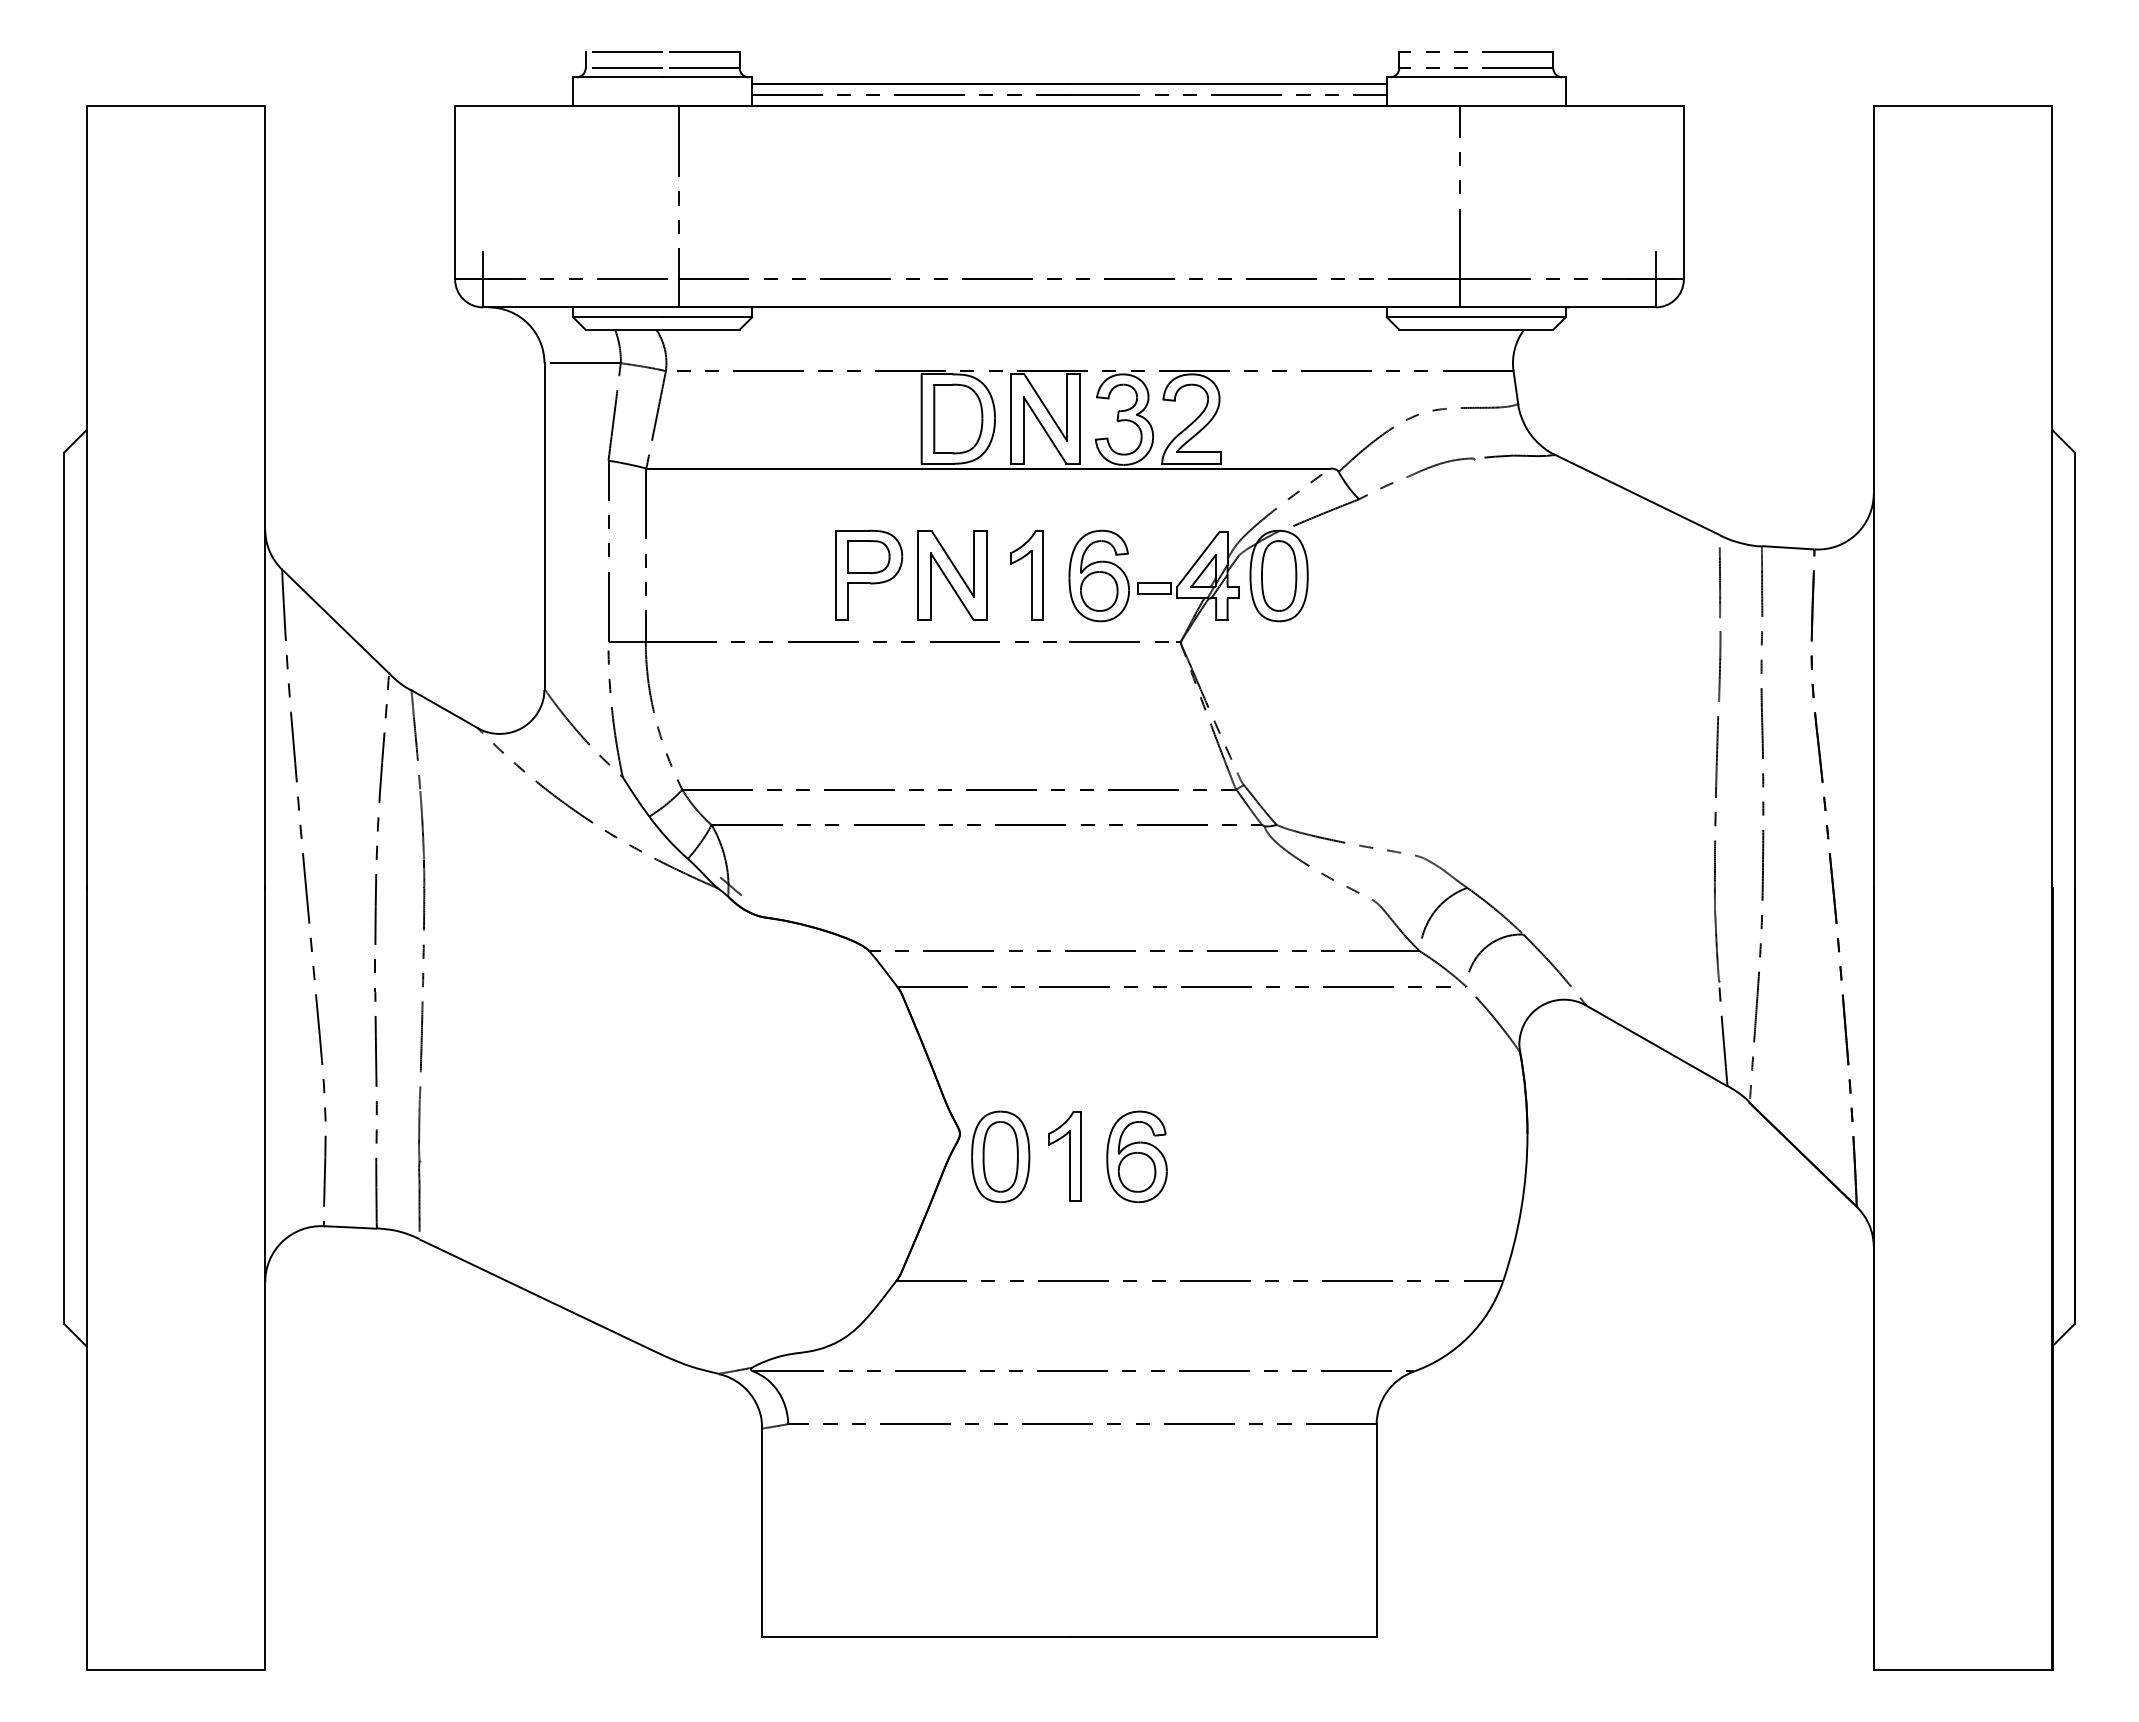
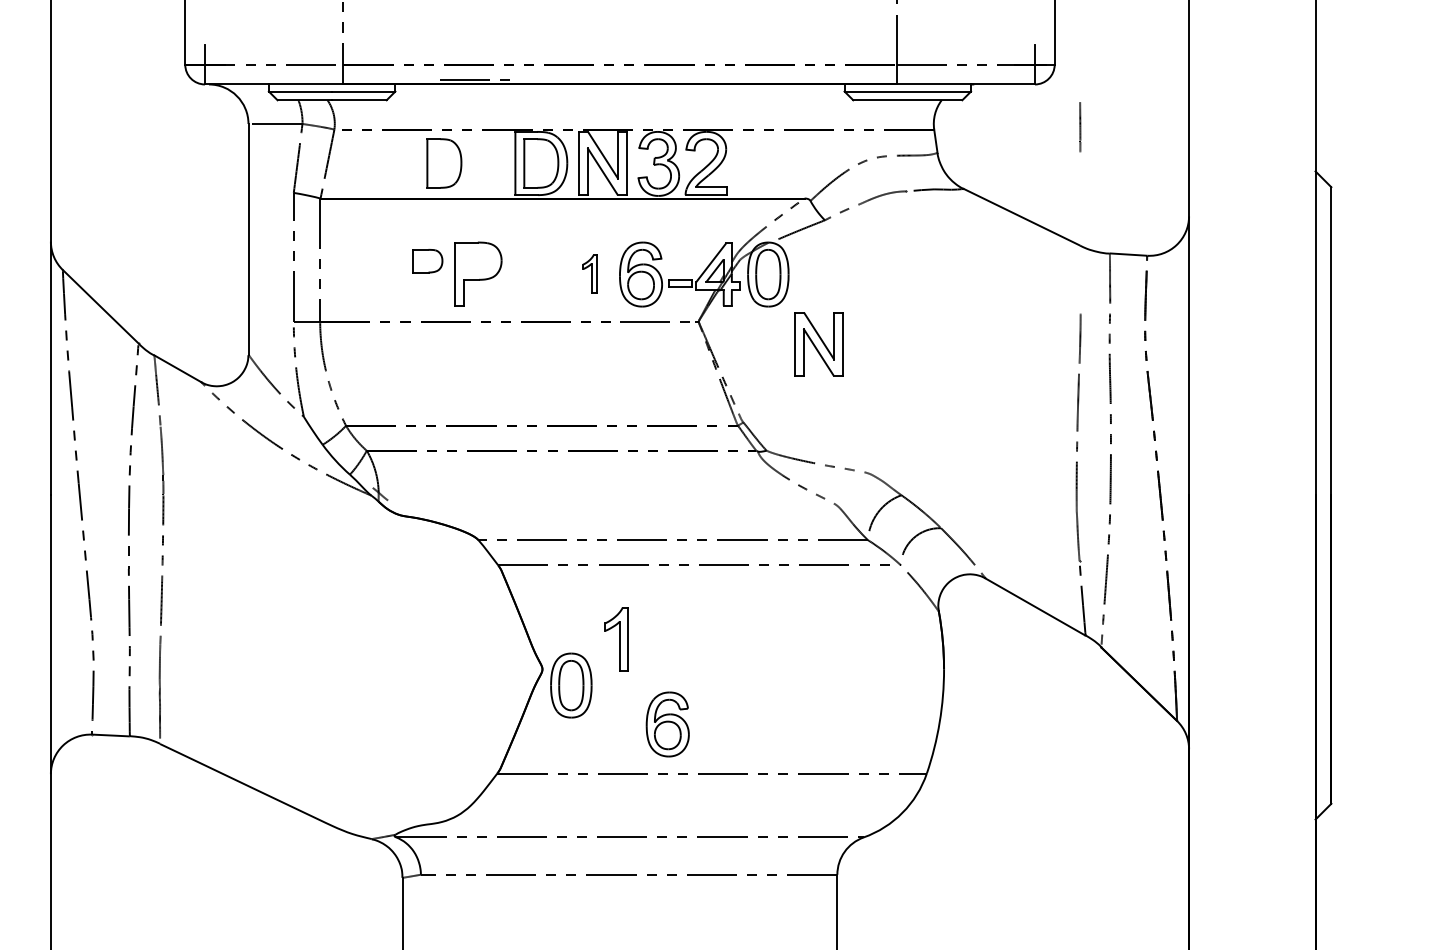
line: (863, 299) -> (474, 78), added
part: (821, 418) -> (444, 163), added
part: (868, 557) -> (427, 261), moved
part: (952, 575) -> (818, 344), moved
part: (1026, 575) -> (589, 274), size x0.6
line: (1719, 582) -> (1079, 127), moved
part: (1064, 1156) -> (616, 639), moved
part: (1136, 1156) -> (667, 724), moved

